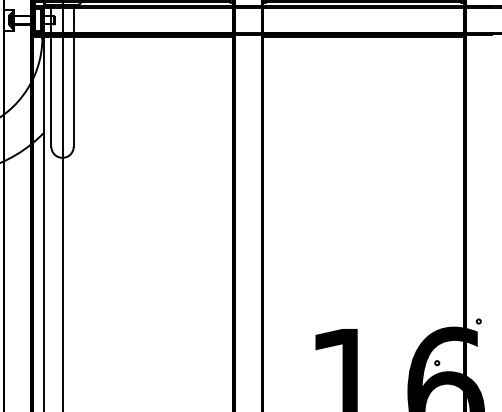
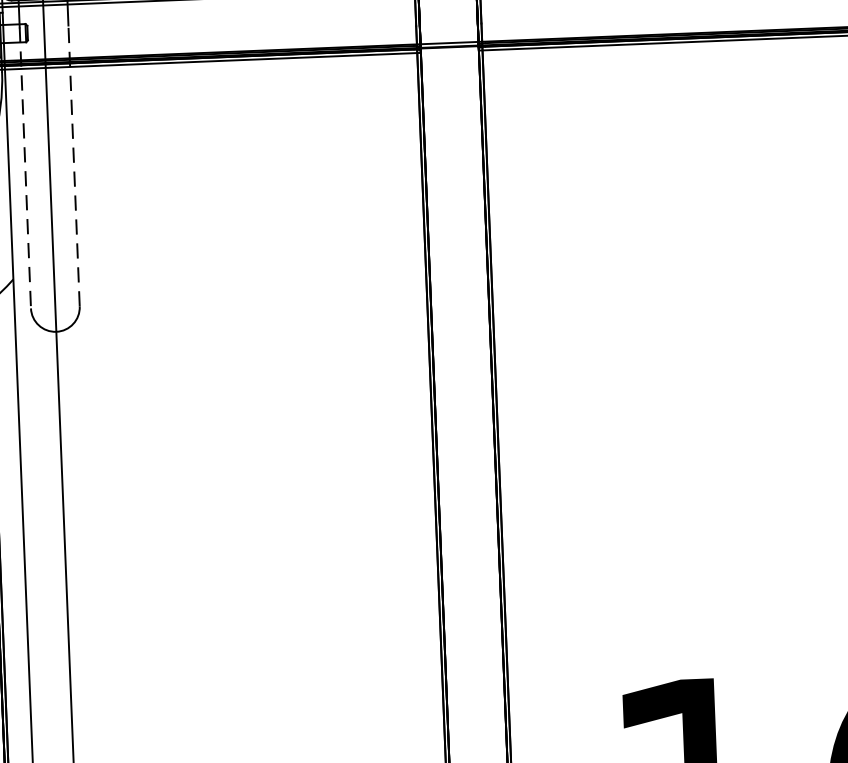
line: (51, 82) -> (25, 168), solid -> dashed
line: (73, 82) -> (73, 166), solid -> dashed

